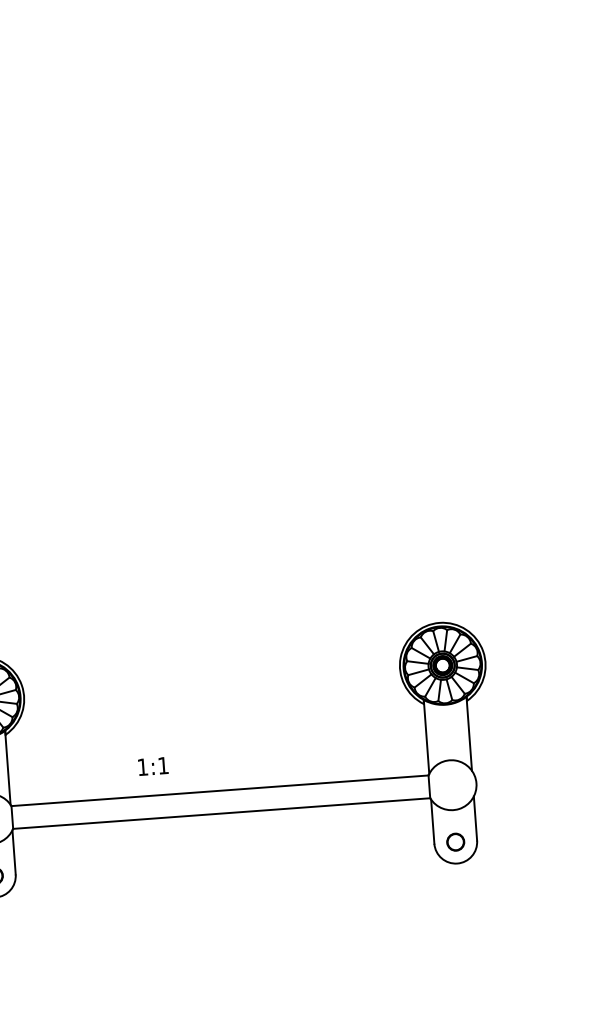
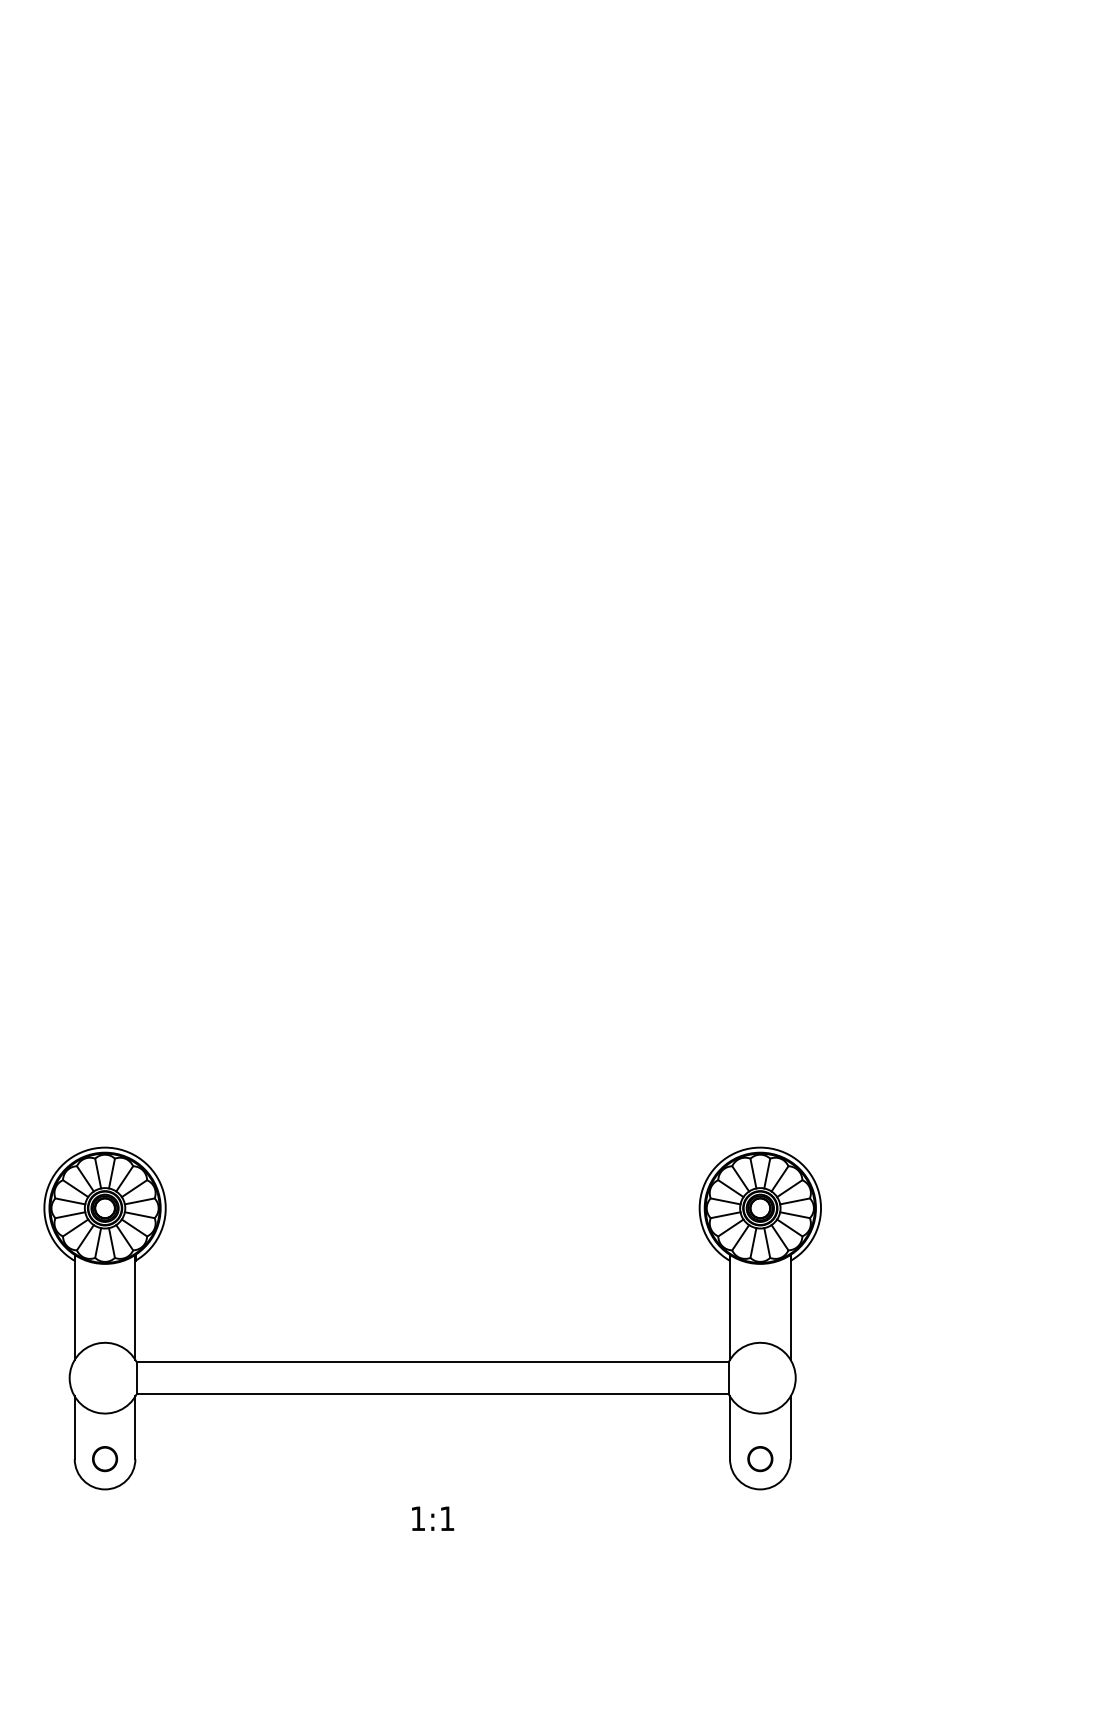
text: (153, 766) -> (433, 1518), moved

